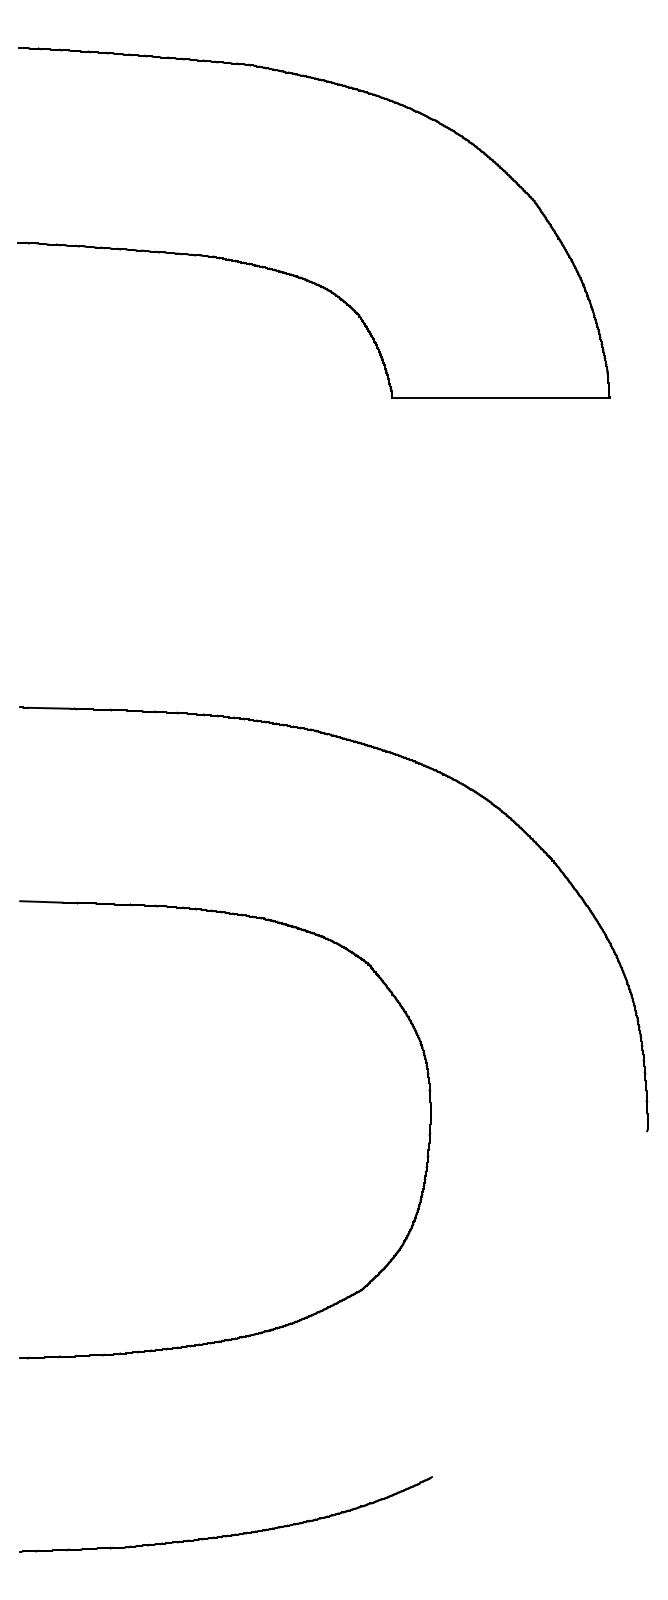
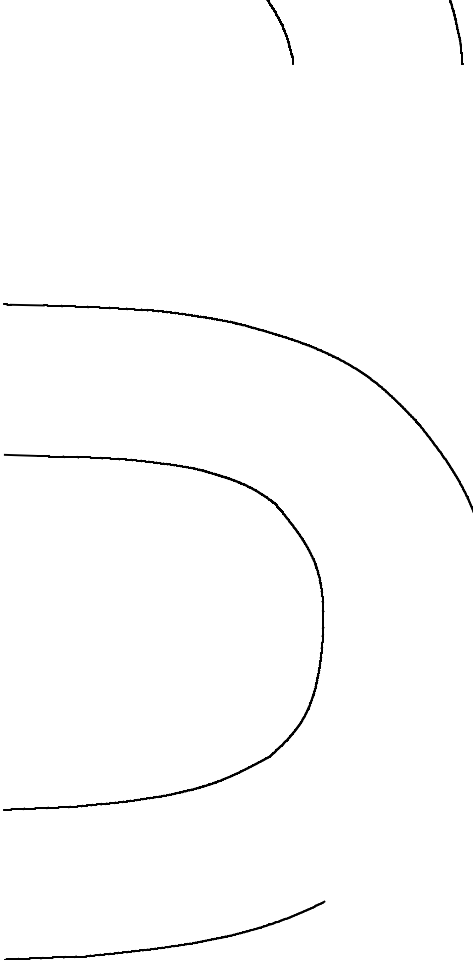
line: (500, 397) -> (377, 64), removed

